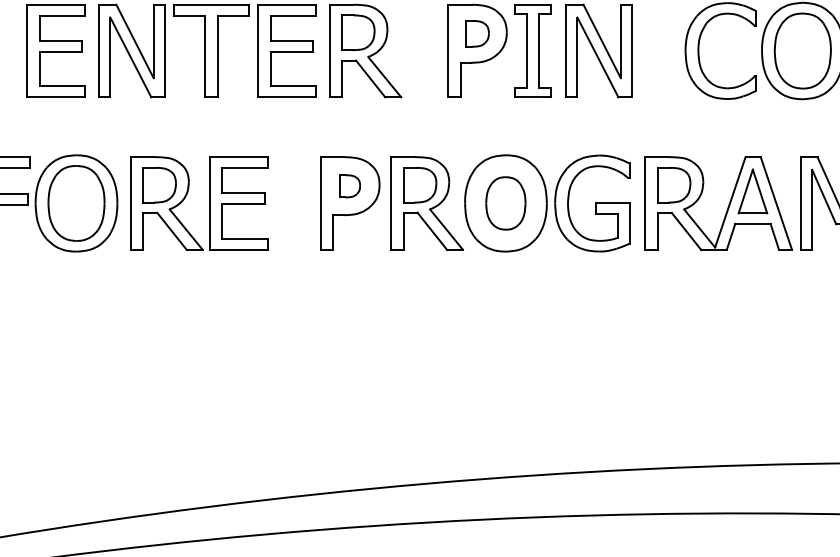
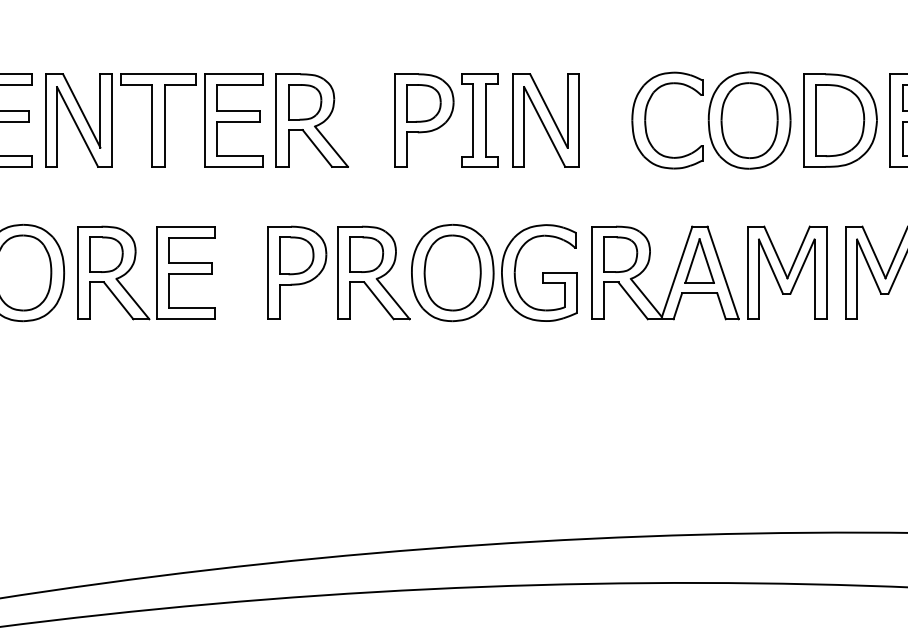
part: (476, 33) -> (423, 103), size x1.43
part: (349, 185) -> (296, 255), size x1.67
part: (505, 202) -> (452, 272), size x1.43

